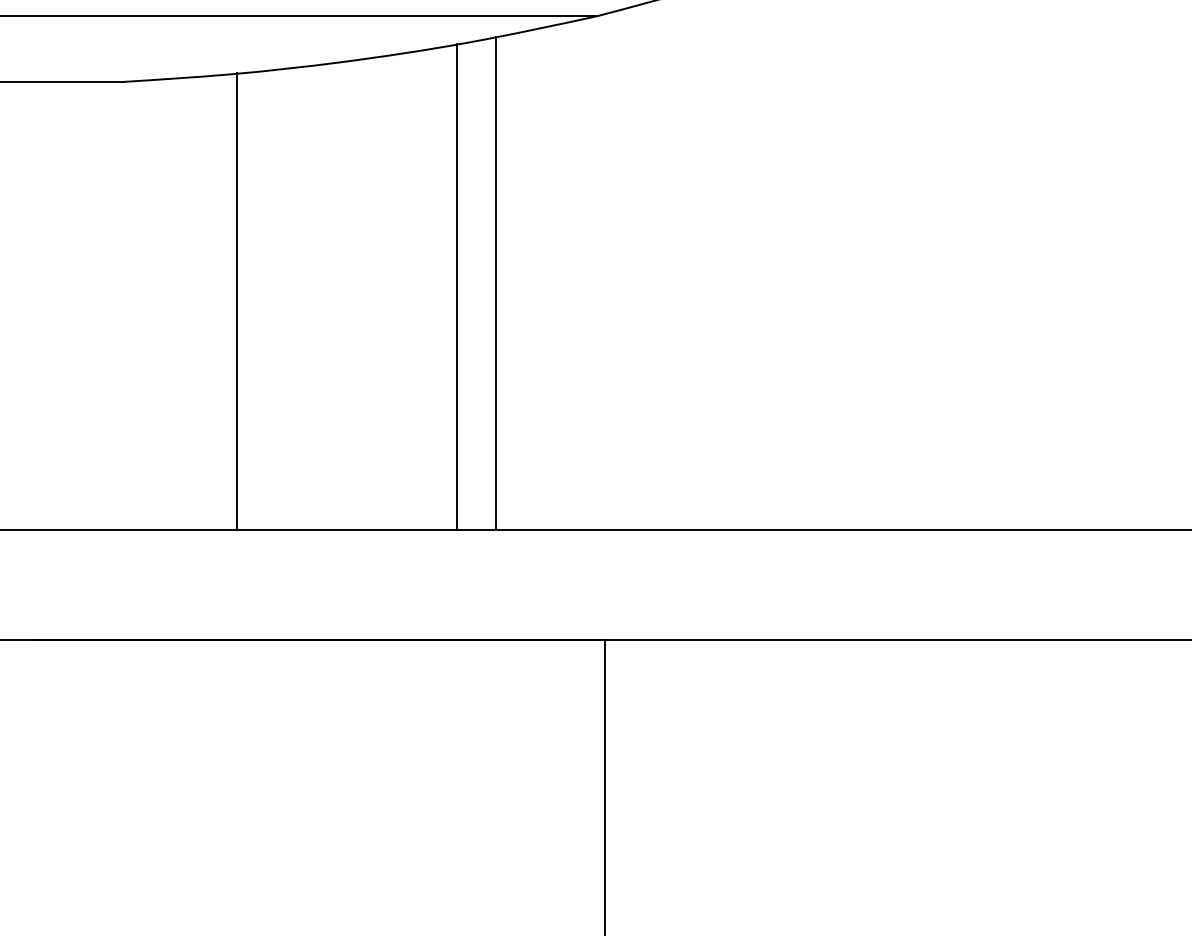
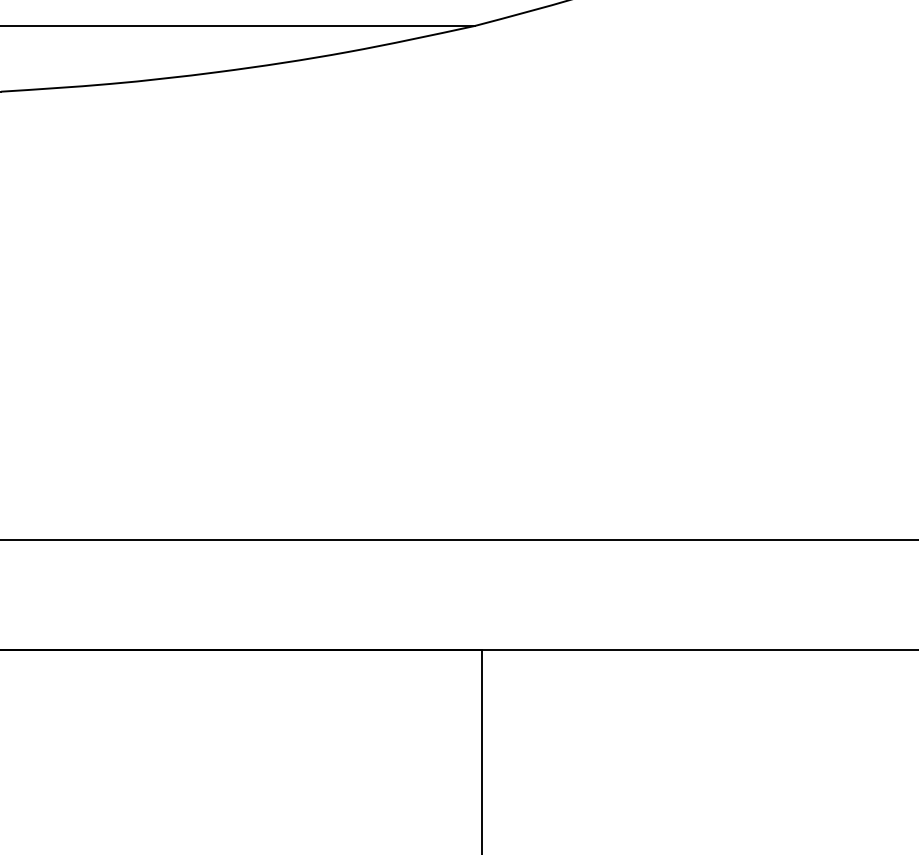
line: (495, 283) -> (373, 293), removed
line: (456, 287) -> (334, 297), removed
line: (236, 301) -> (114, 311), removed

